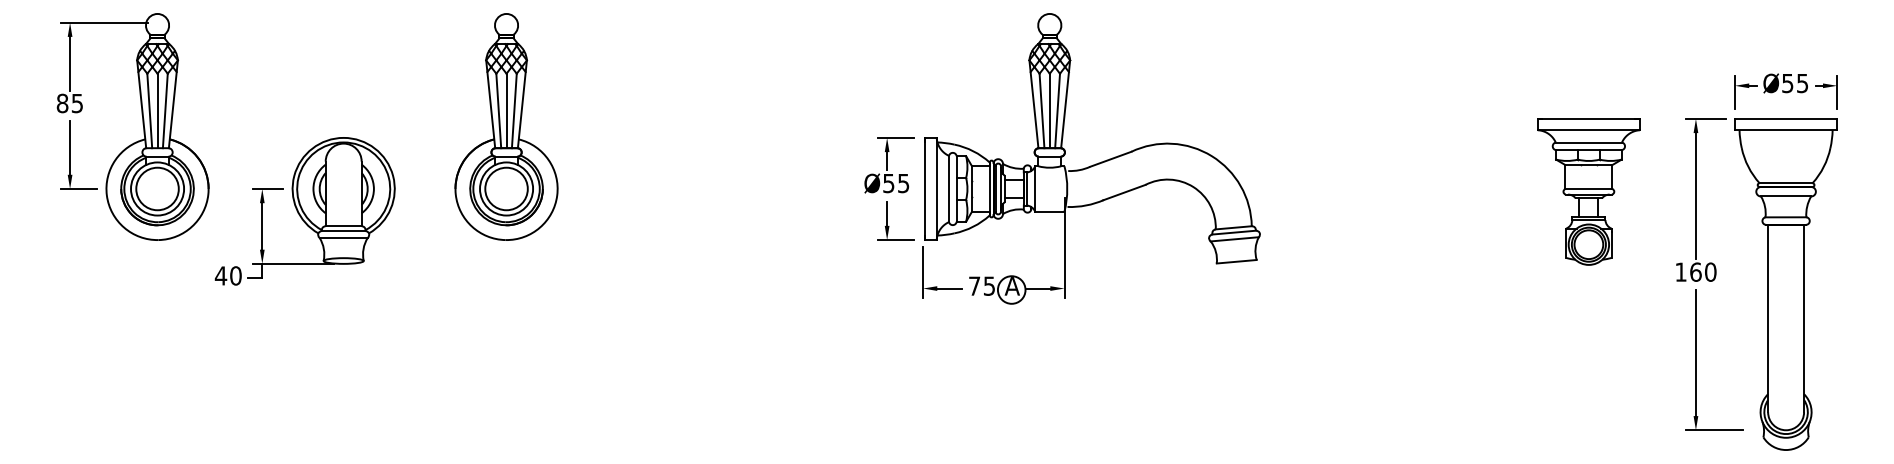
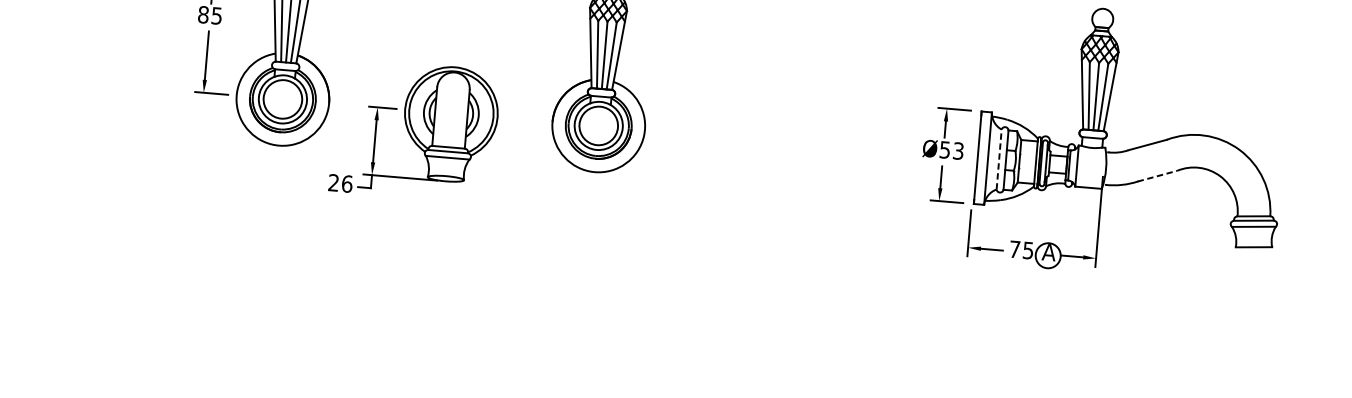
text: (903, 182) -> (958, 150), Ø55 -> Ø53
line: (949, 188) -> (999, 159), solid -> dashed
line: (1124, 192) -> (1157, 176), solid -> dashed
text: (227, 275) -> (339, 183), 40 -> 26

